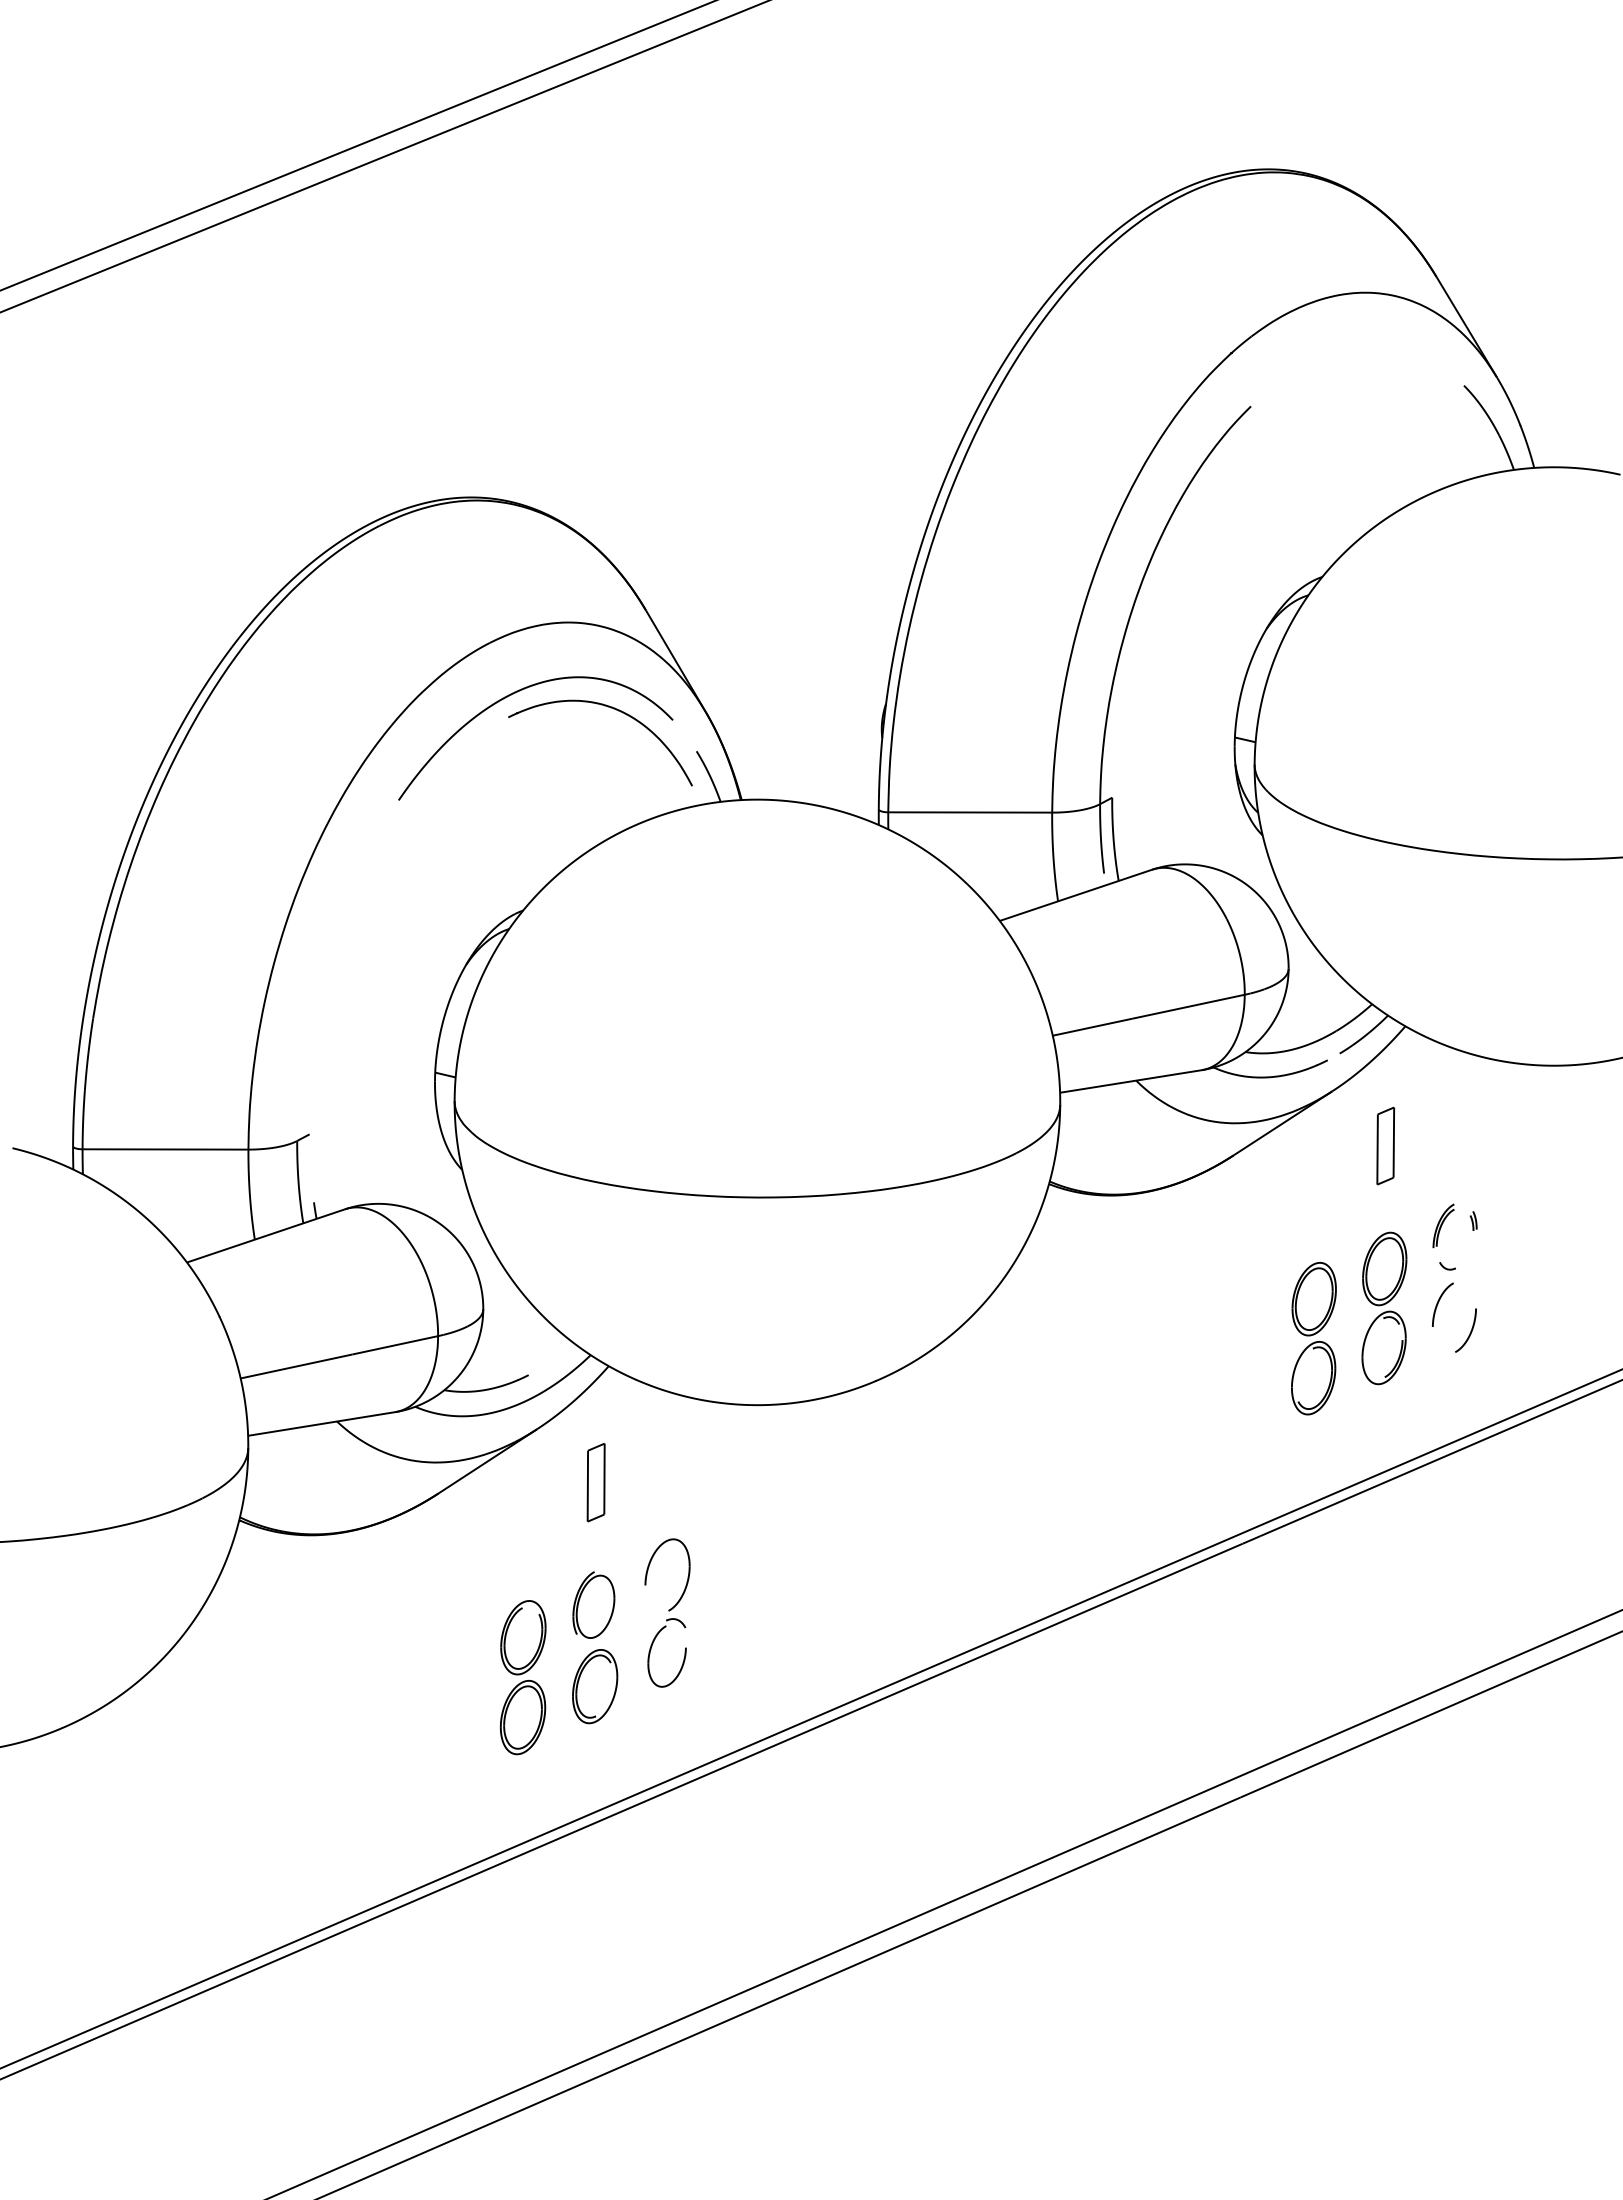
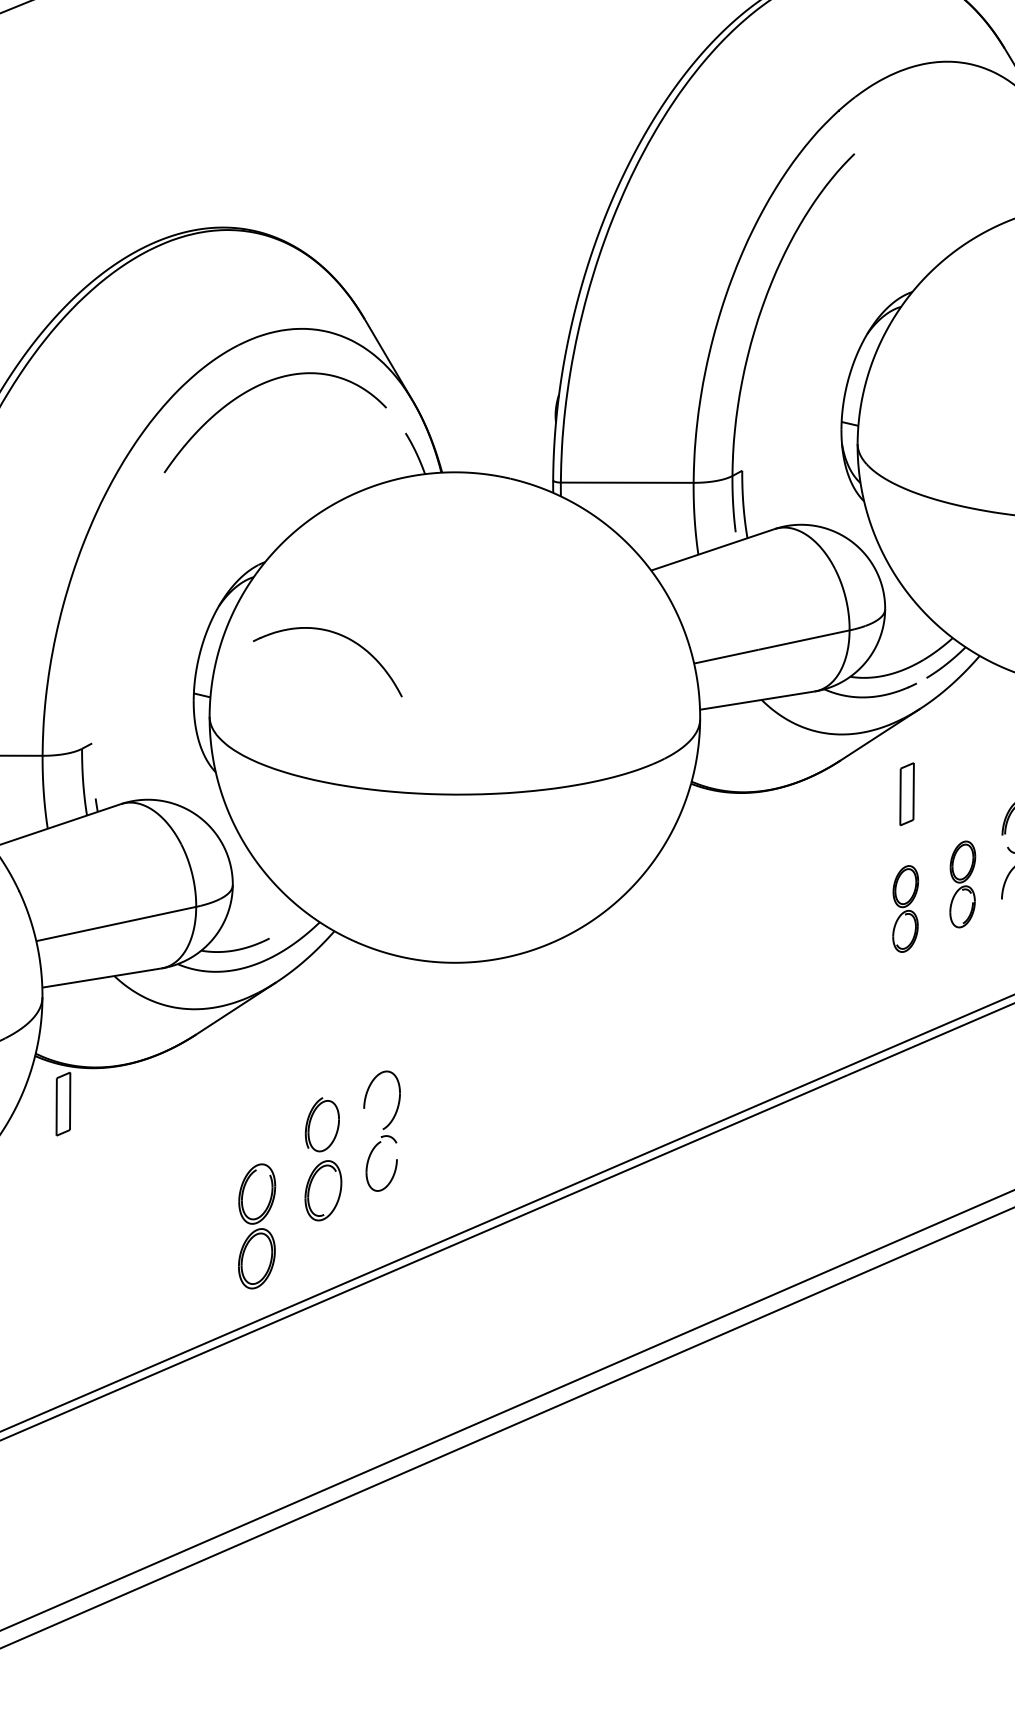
curve: (610, 708) -> (335, 634), moved
part: (1385, 1145) -> (906, 793), moved
part: (1384, 1308) -> (962, 884), size x0.7
part: (1313, 1338) -> (905, 908), size x0.7
part: (595, 1482) -> (62, 1104), moved
part: (522, 1677) -> (256, 1226), moved

